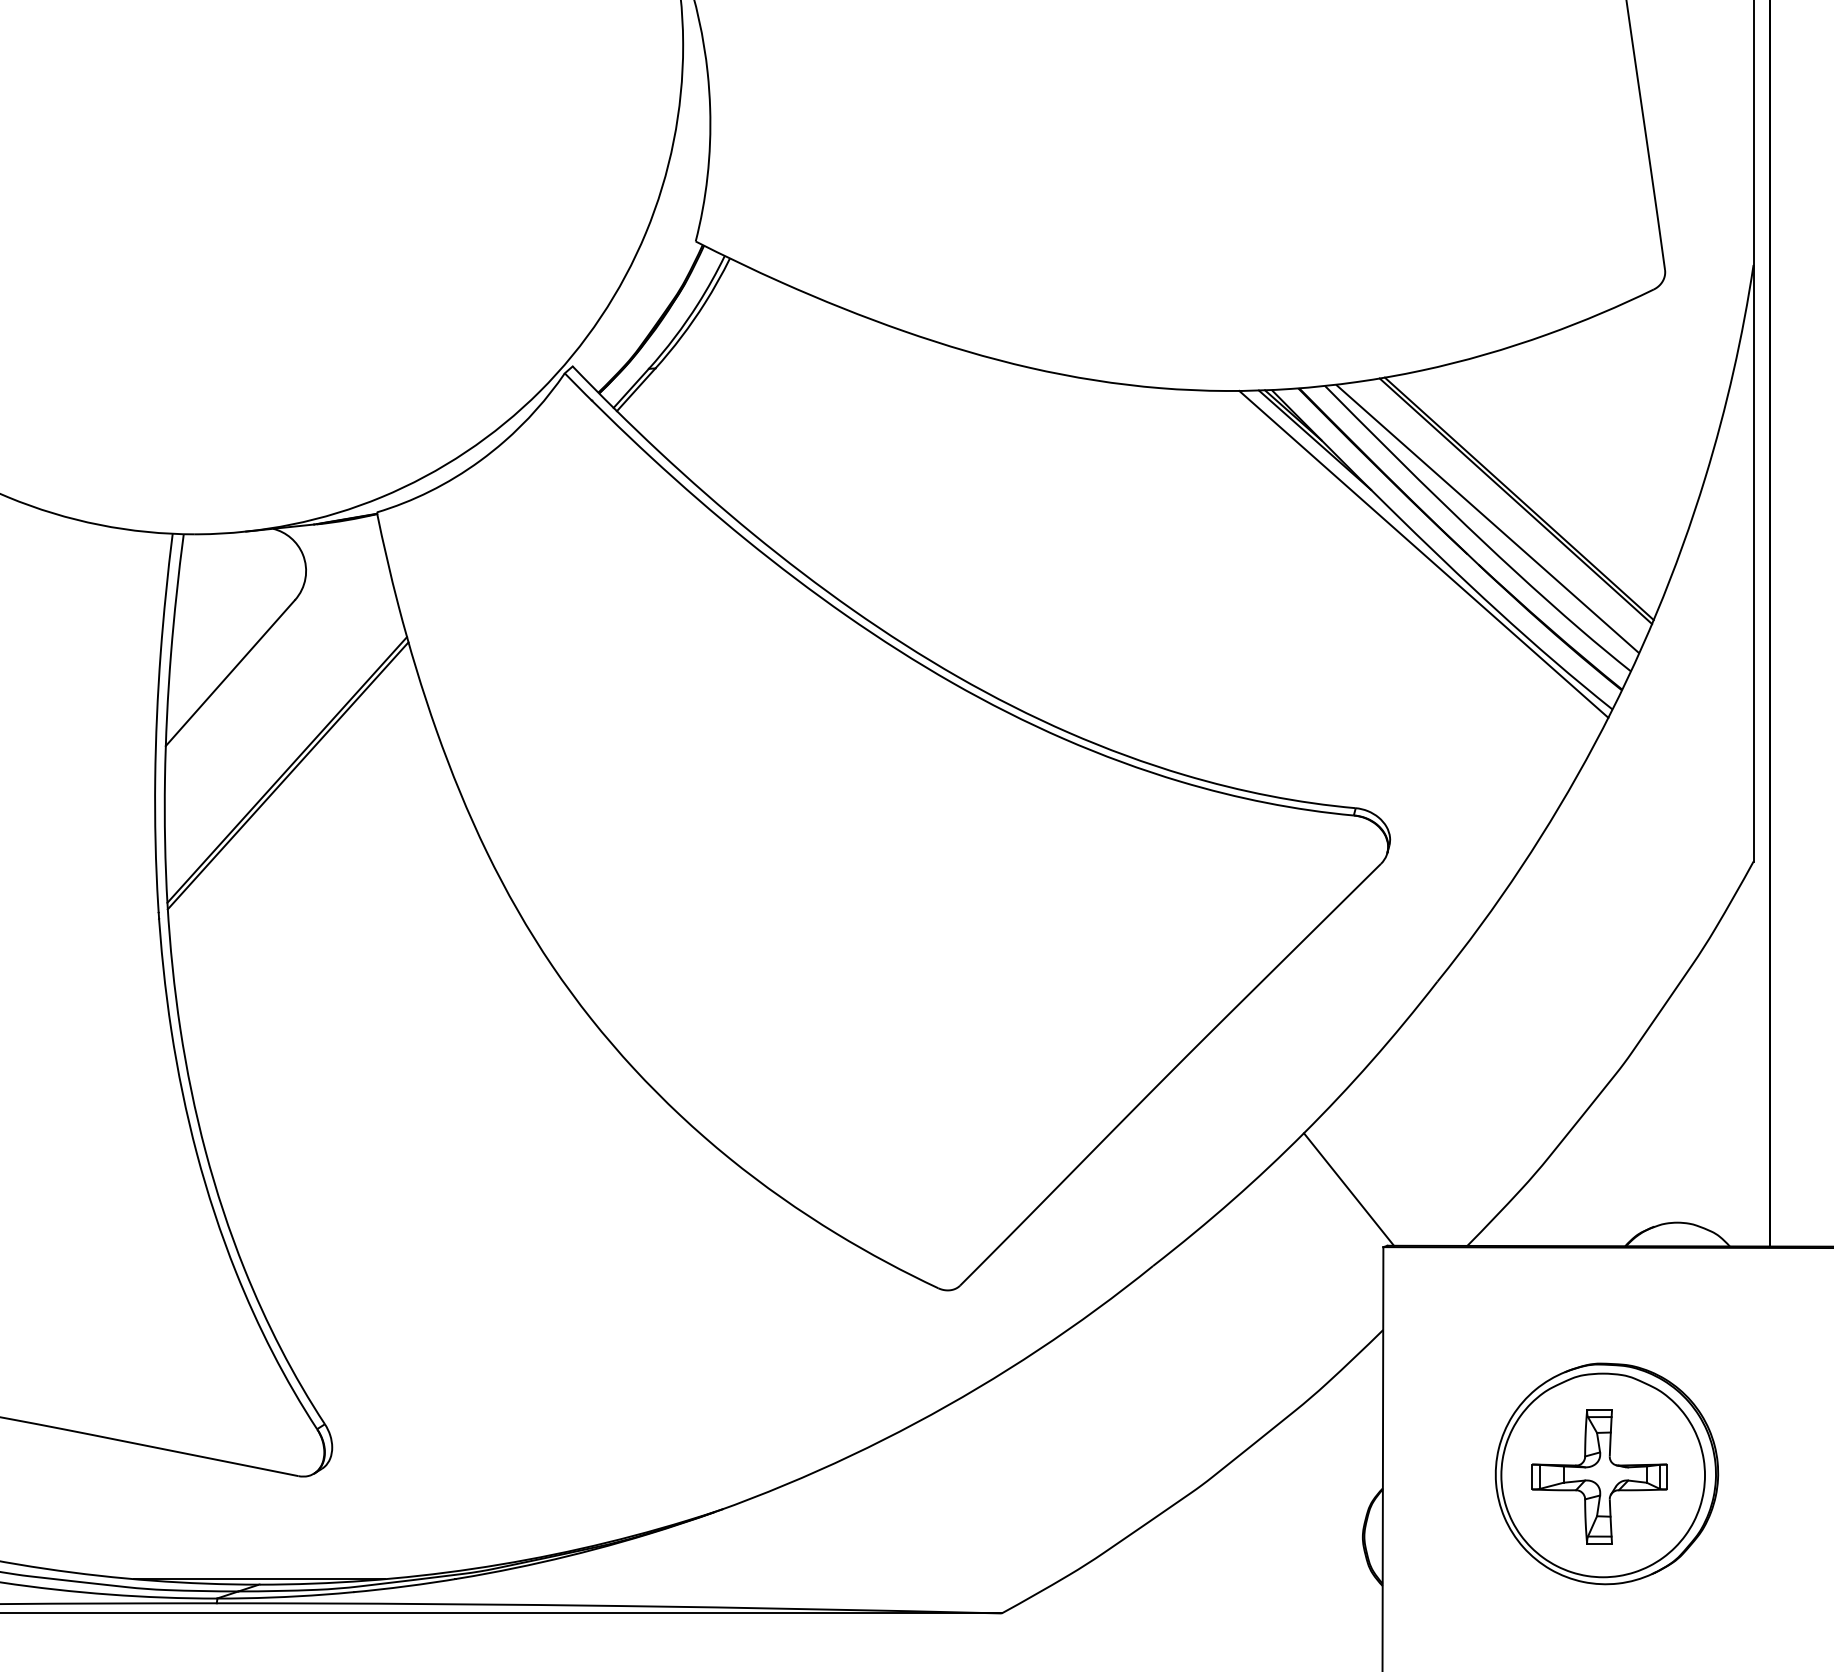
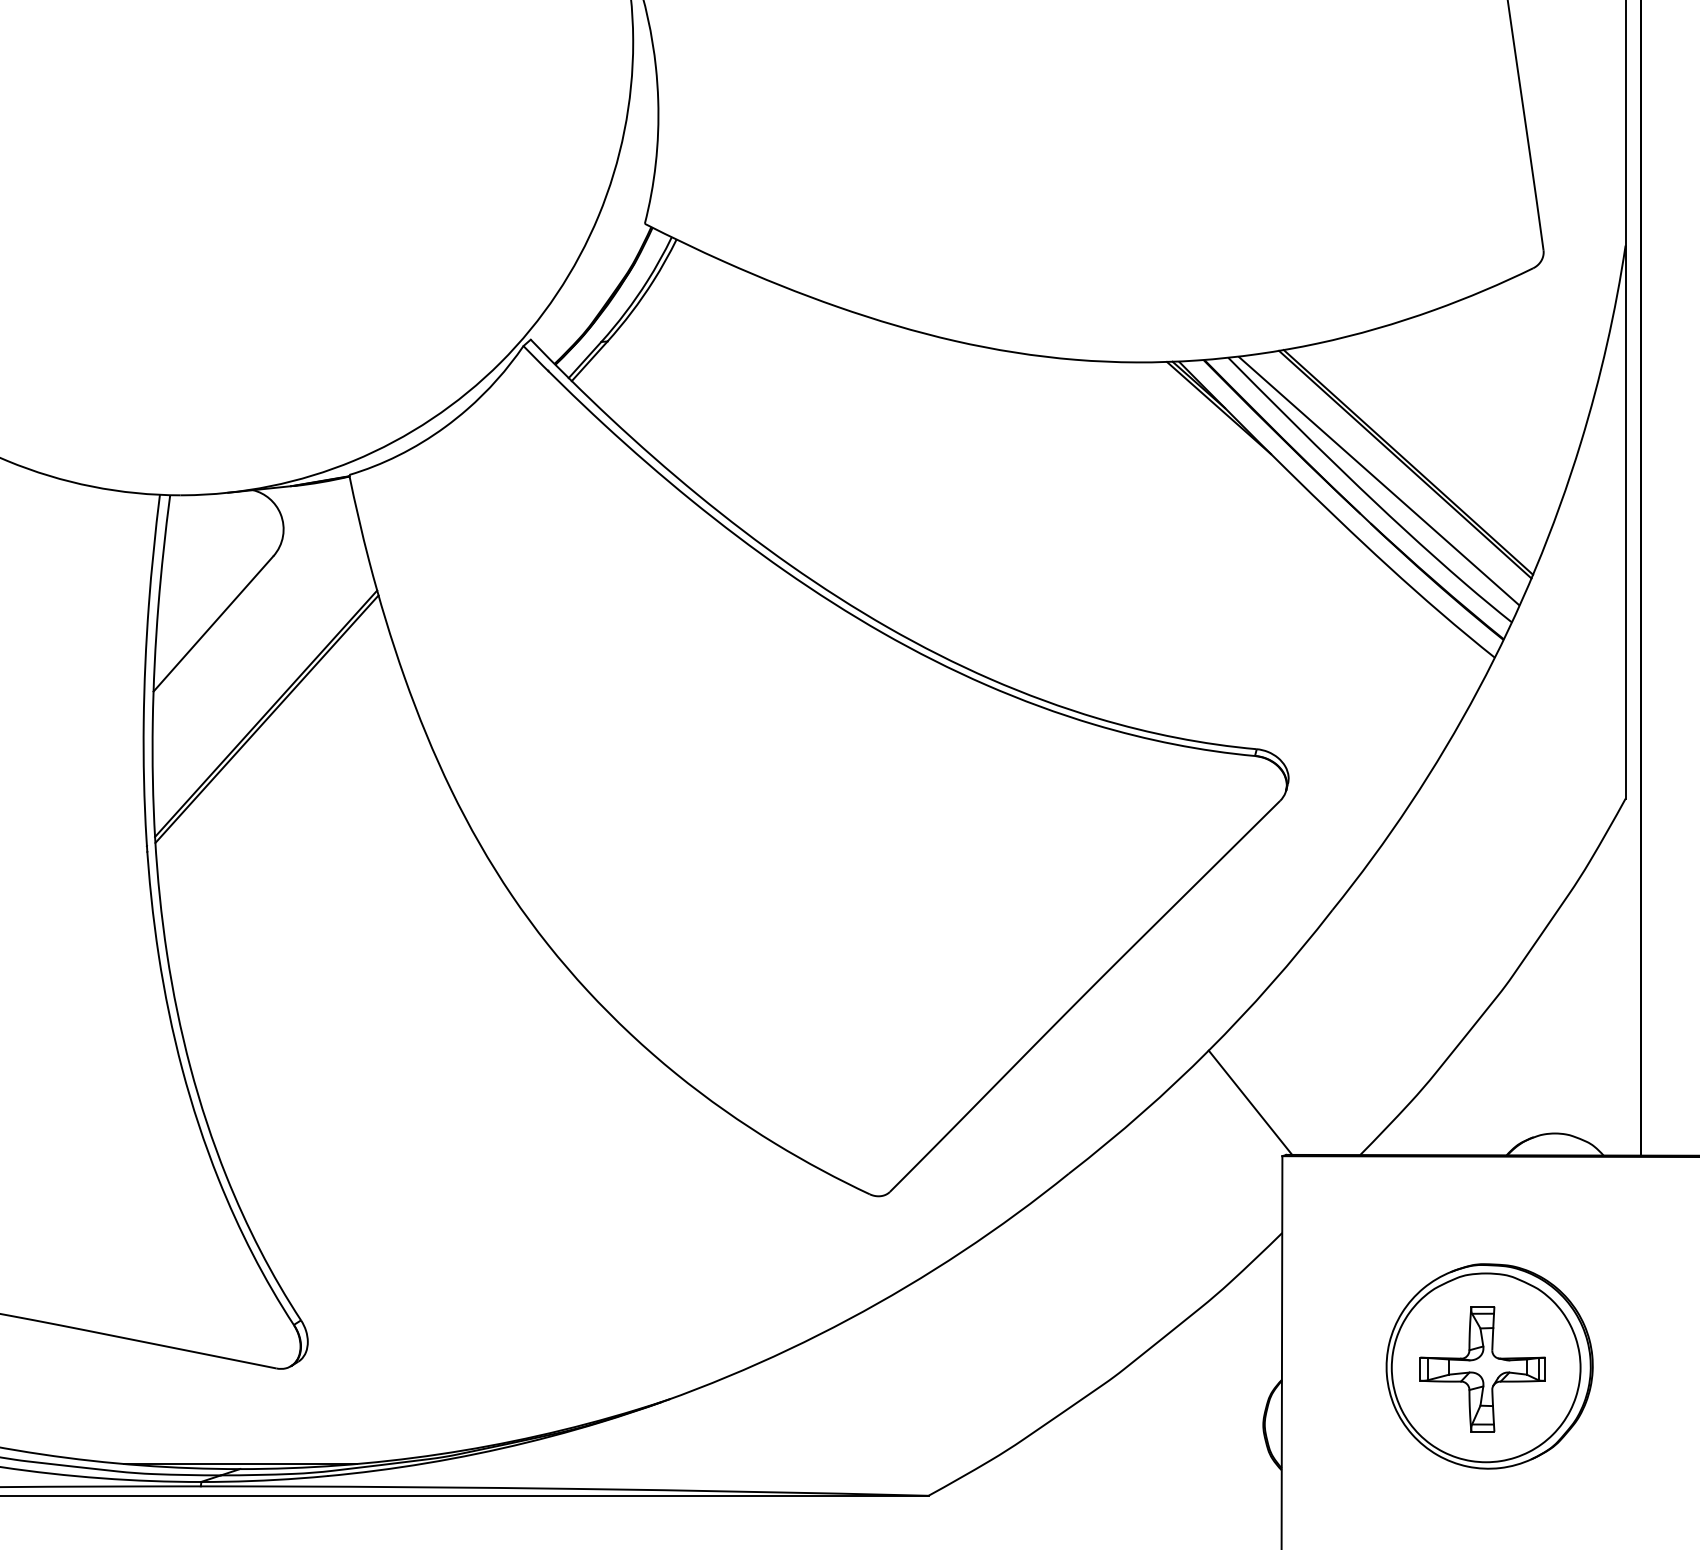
line: (1423, 553) -> (1319, 513), removed

